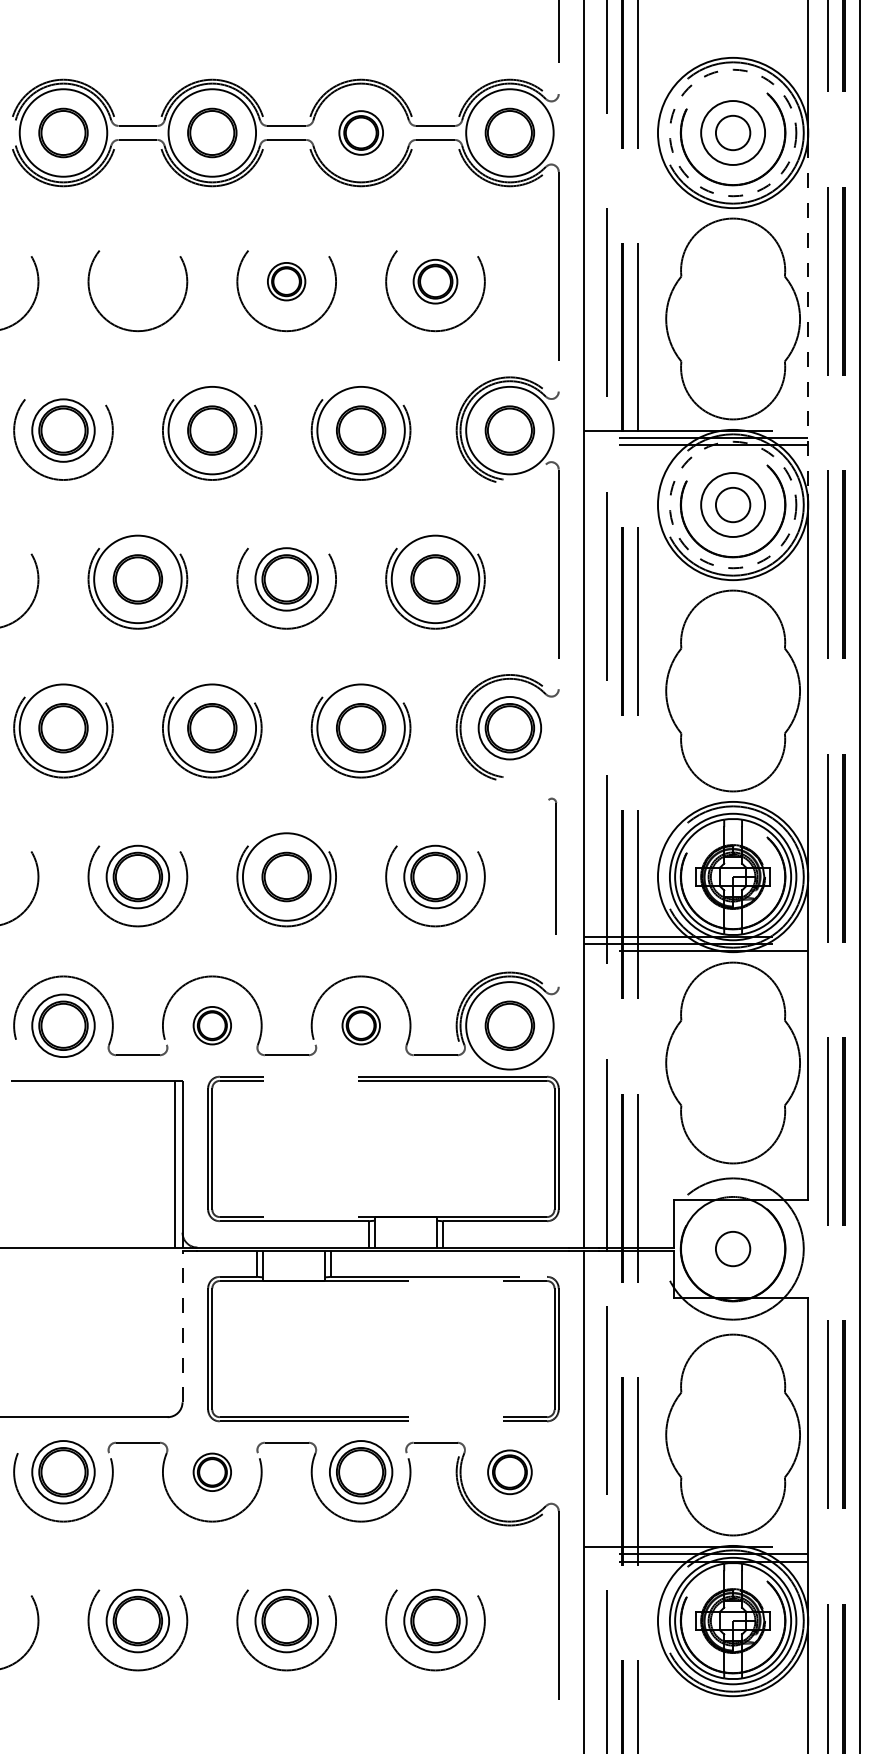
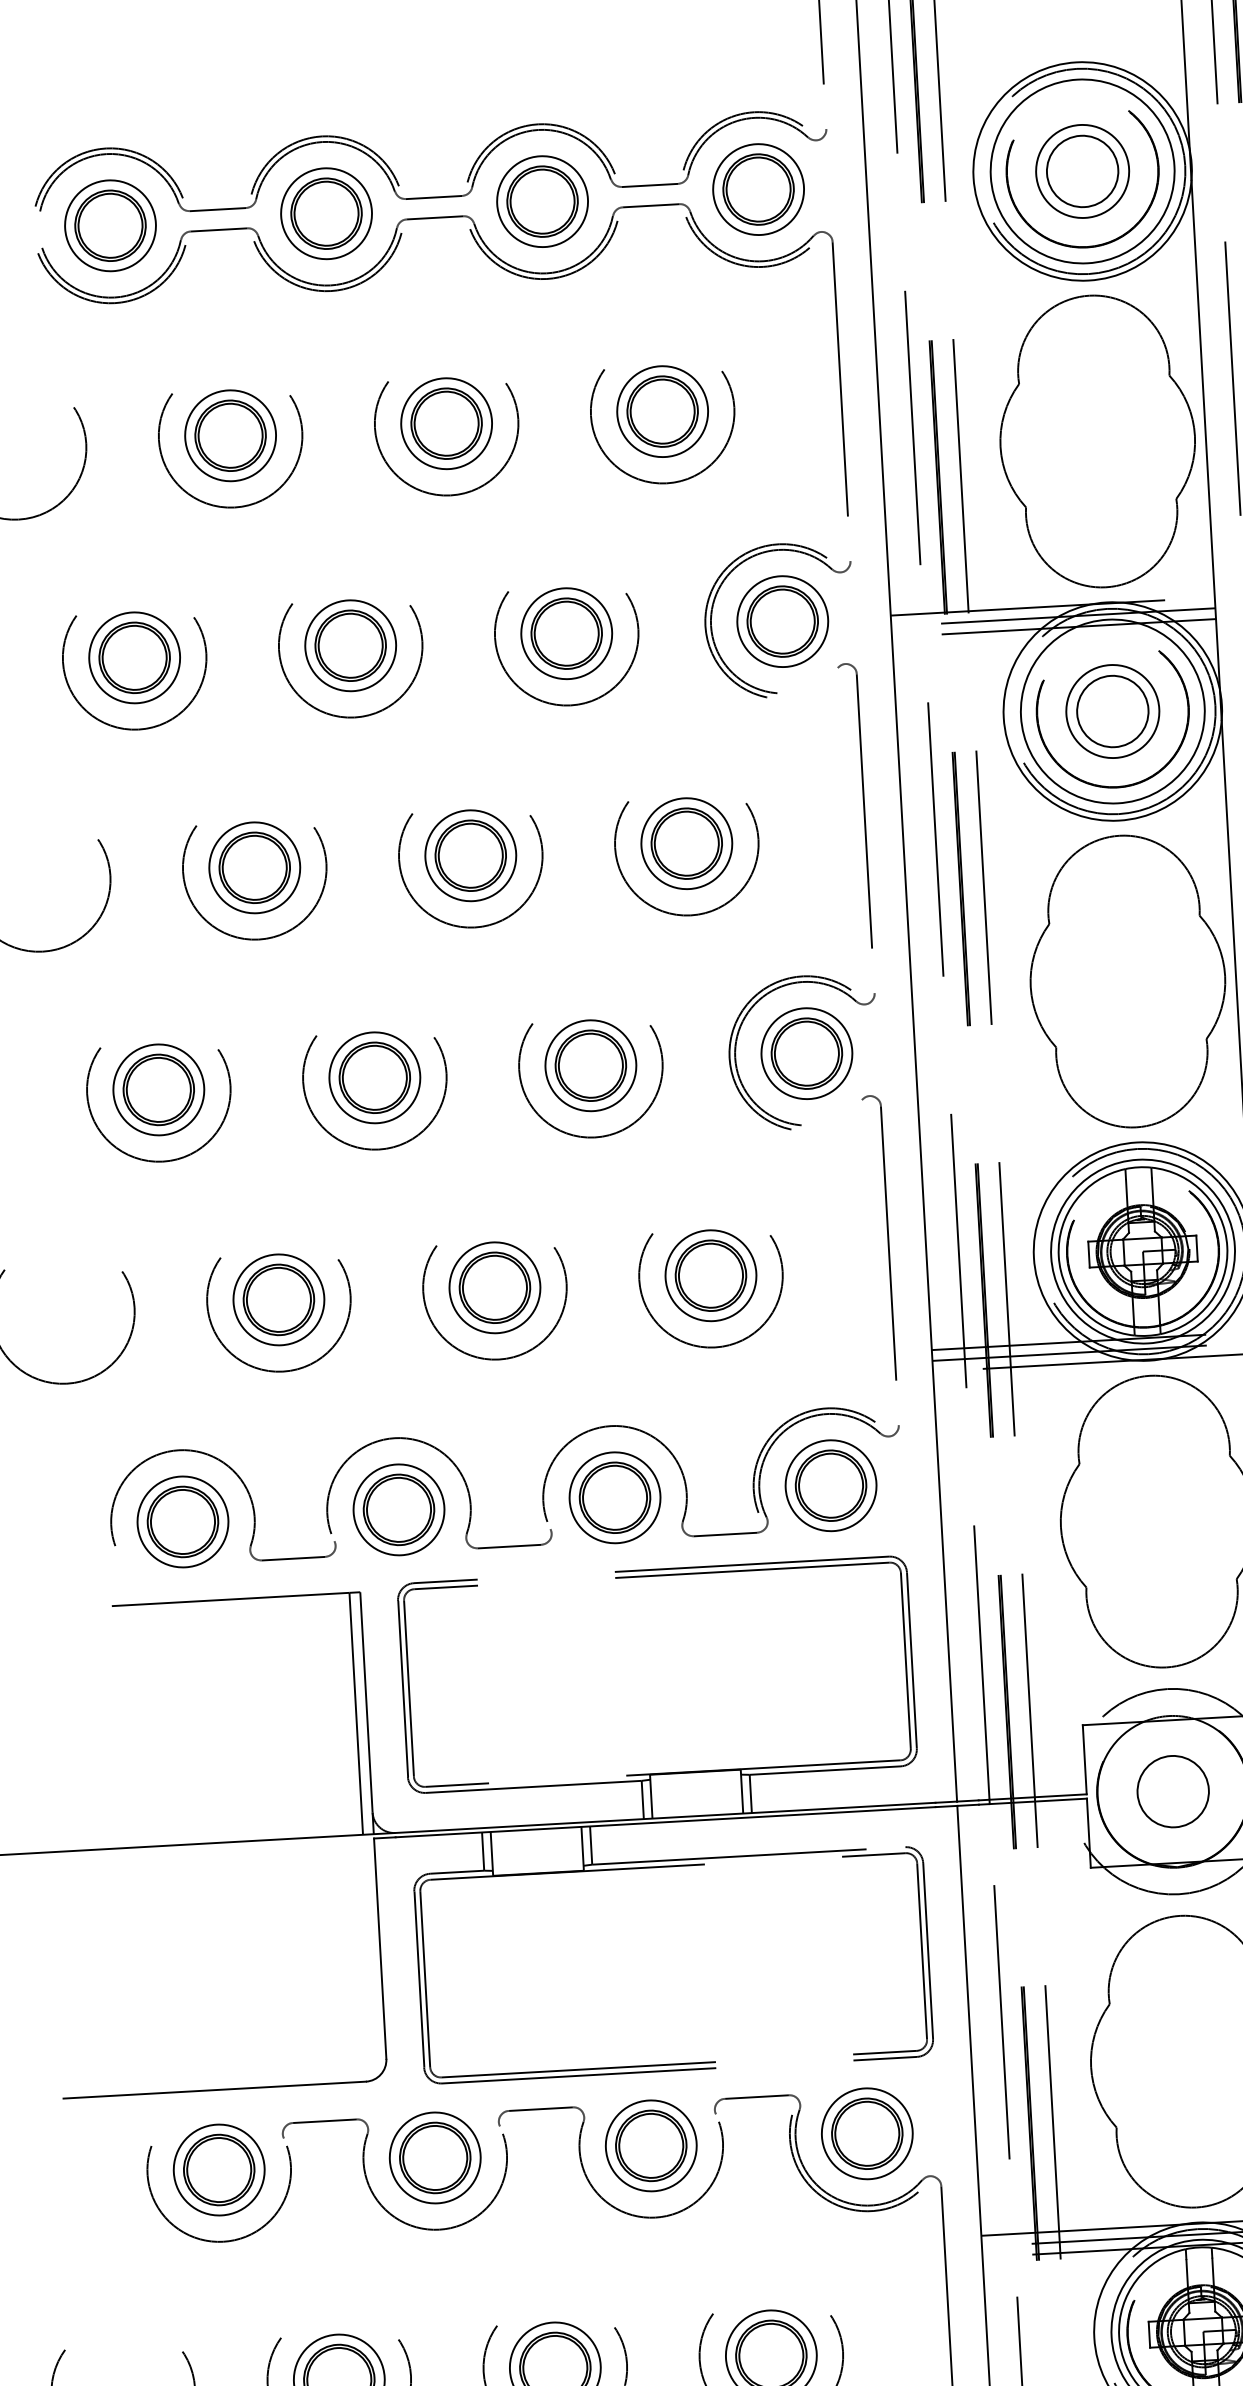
circle: (63, 132) -> (110, 225), size x0.71
circle: (212, 132) -> (326, 212), size x0.71
part: (361, 132) -> (543, 200), size x1.43
circle: (509, 132) -> (757, 188), size x0.71
circle: (732, 132) -> (1081, 170), dashed -> solid
circle: (732, 132) -> (1081, 170), size x1.43
part: (137, 281) -> (230, 435), added
part: (286, 281) -> (446, 423), size x1.67
part: (435, 281) -> (662, 411), size x1.43
line: (807, 319) -> (1205, 436), dashed -> solid
circle: (212, 430) -> (350, 645), size x0.71
circle: (360, 430) -> (565, 633), size x0.71
circle: (509, 430) -> (782, 621), size x0.71
circle: (732, 504) -> (1111, 710), dashed -> solid
circle: (732, 504) -> (1111, 710), size x1.43
circle: (137, 579) -> (254, 868), size x0.71
circle: (435, 579) -> (686, 843), size x0.71
circle: (63, 727) -> (158, 1088), size x0.71
circle: (212, 727) -> (375, 1076), size x0.71
circle: (360, 727) -> (589, 1064), size x0.71
part: (552, 856) -> (879, 1236), size x1.67
circle: (286, 876) -> (494, 1287), size x0.71
part: (212, 1025) -> (399, 1509), size x1.67
part: (361, 1025) -> (615, 1497), size x1.67
circle: (509, 1025) -> (830, 1485), size x0.71
circle: (732, 1248) -> (1172, 1790), size x1.43
line: (182, 1326) -> (380, 1948), dashed -> solid
part: (212, 1472) -> (435, 2158), size x1.67
part: (509, 1472) -> (866, 2134), size x1.43

